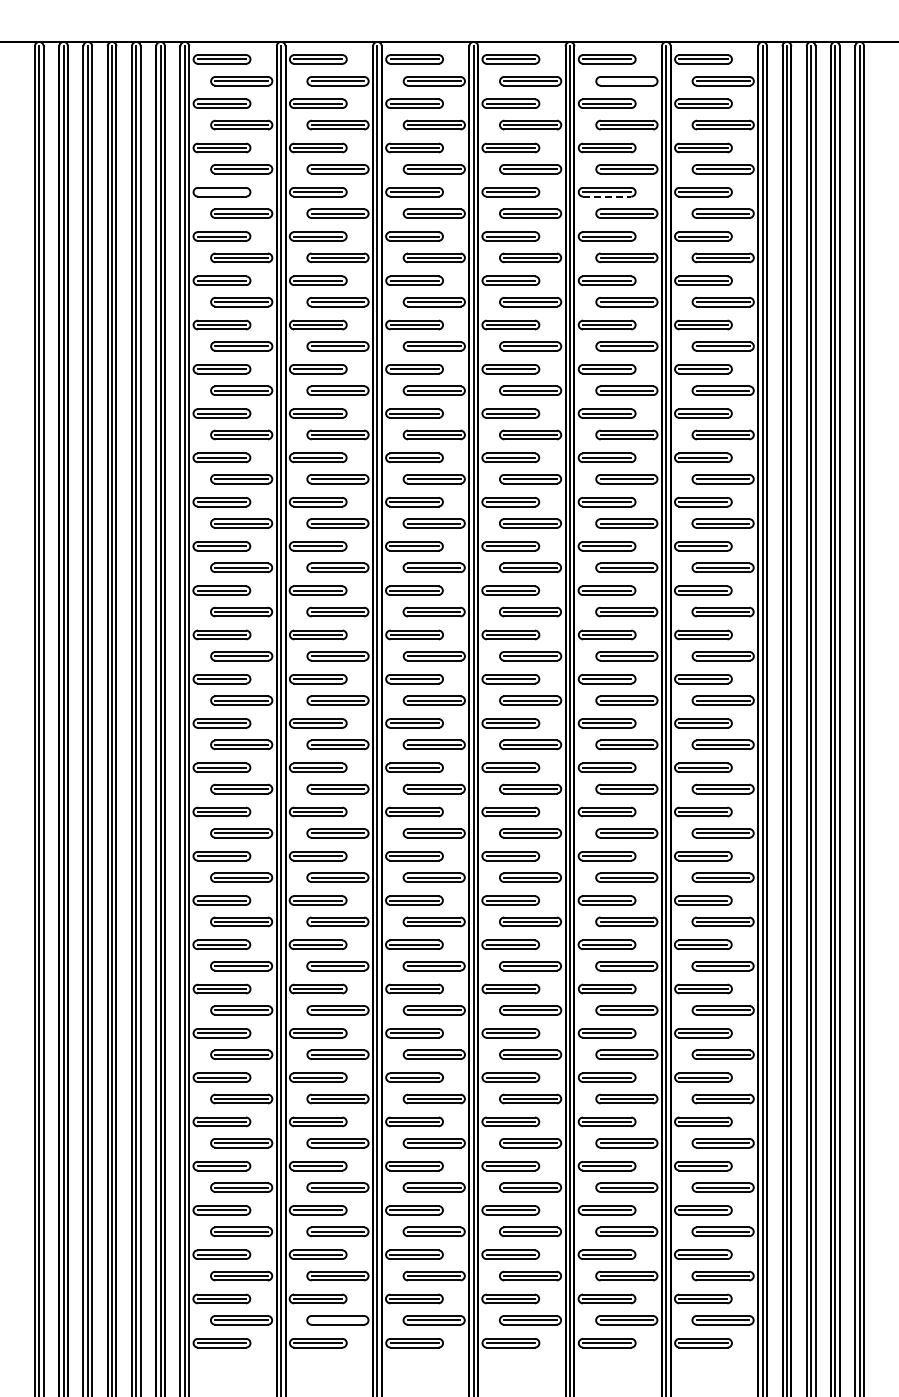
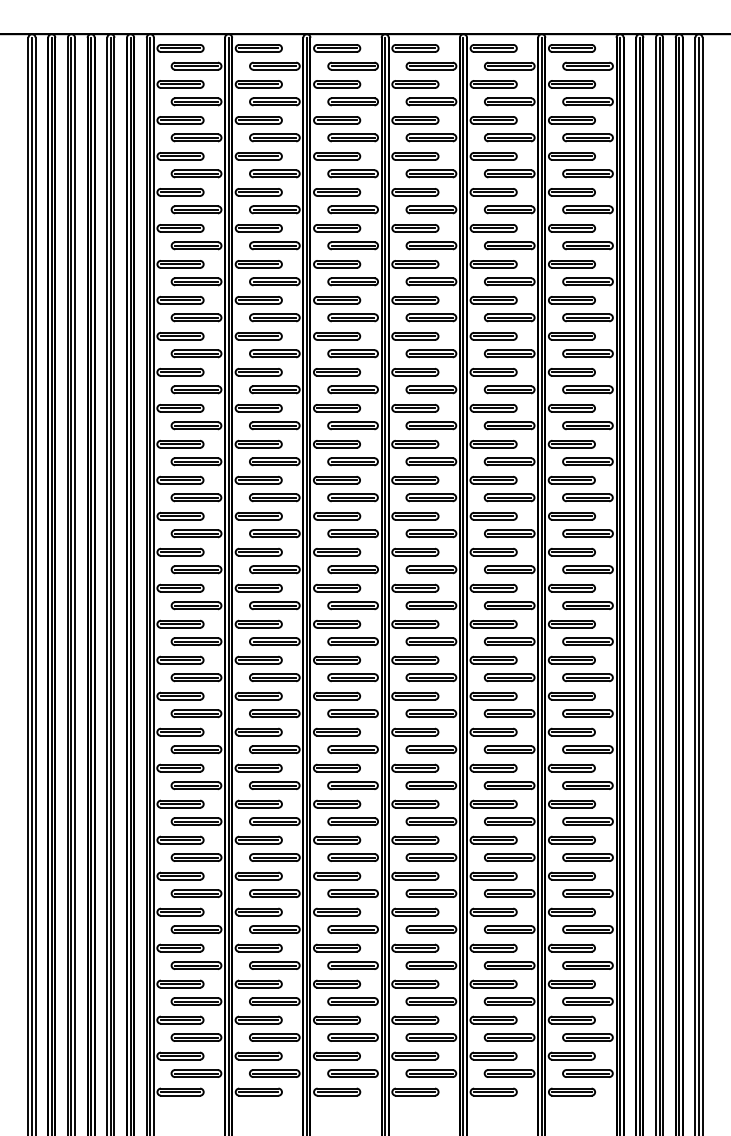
line: (626, 81) -> (509, 66), added
line: (221, 192) -> (180, 156), added
line: (607, 196) -> (493, 159), dashed -> solid
line: (337, 1320) -> (274, 1073), added

